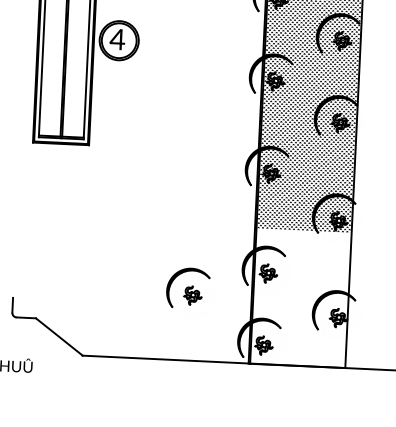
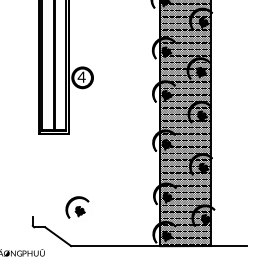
part: (188, 288) -> (77, 207), moved
hatch: (300, 297) -> (185, 209), added

